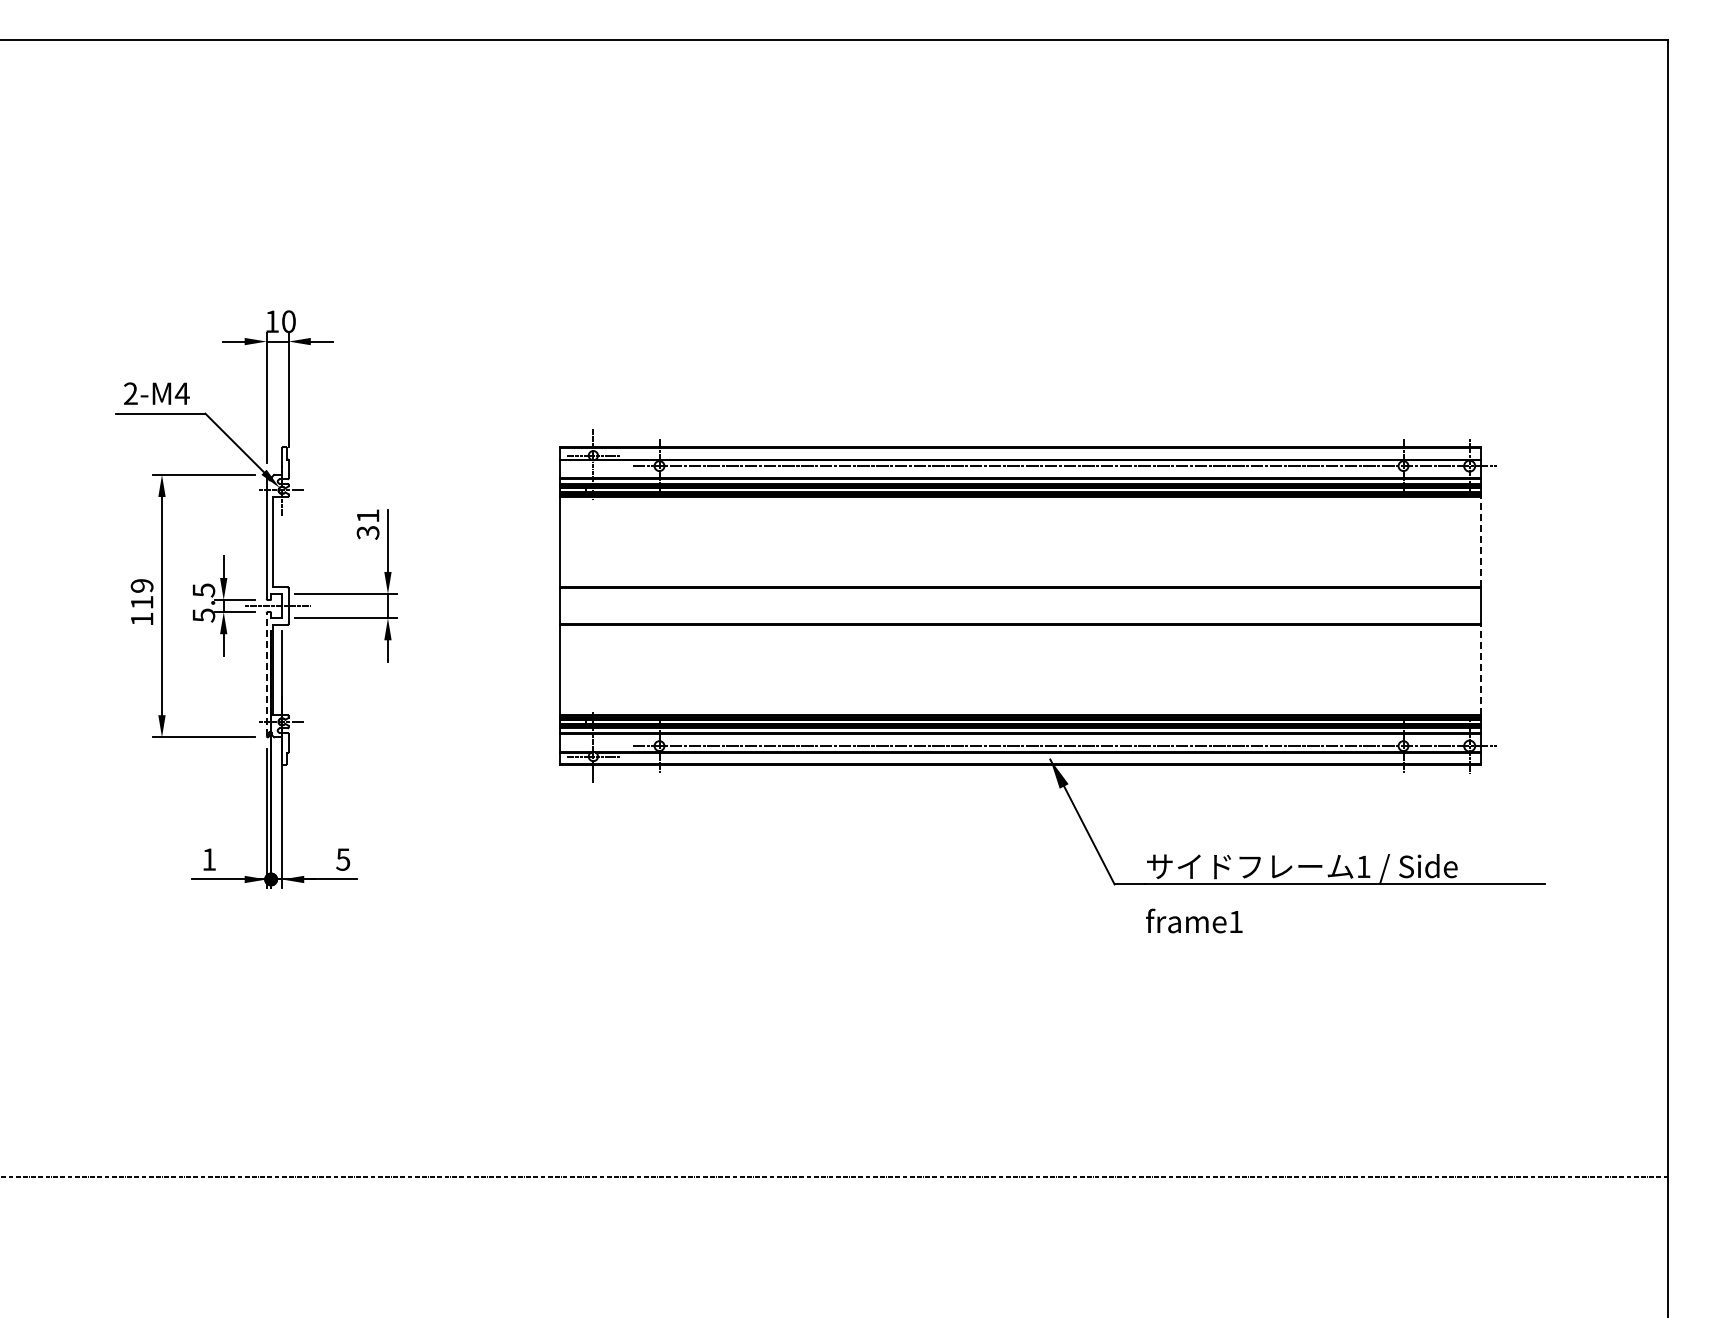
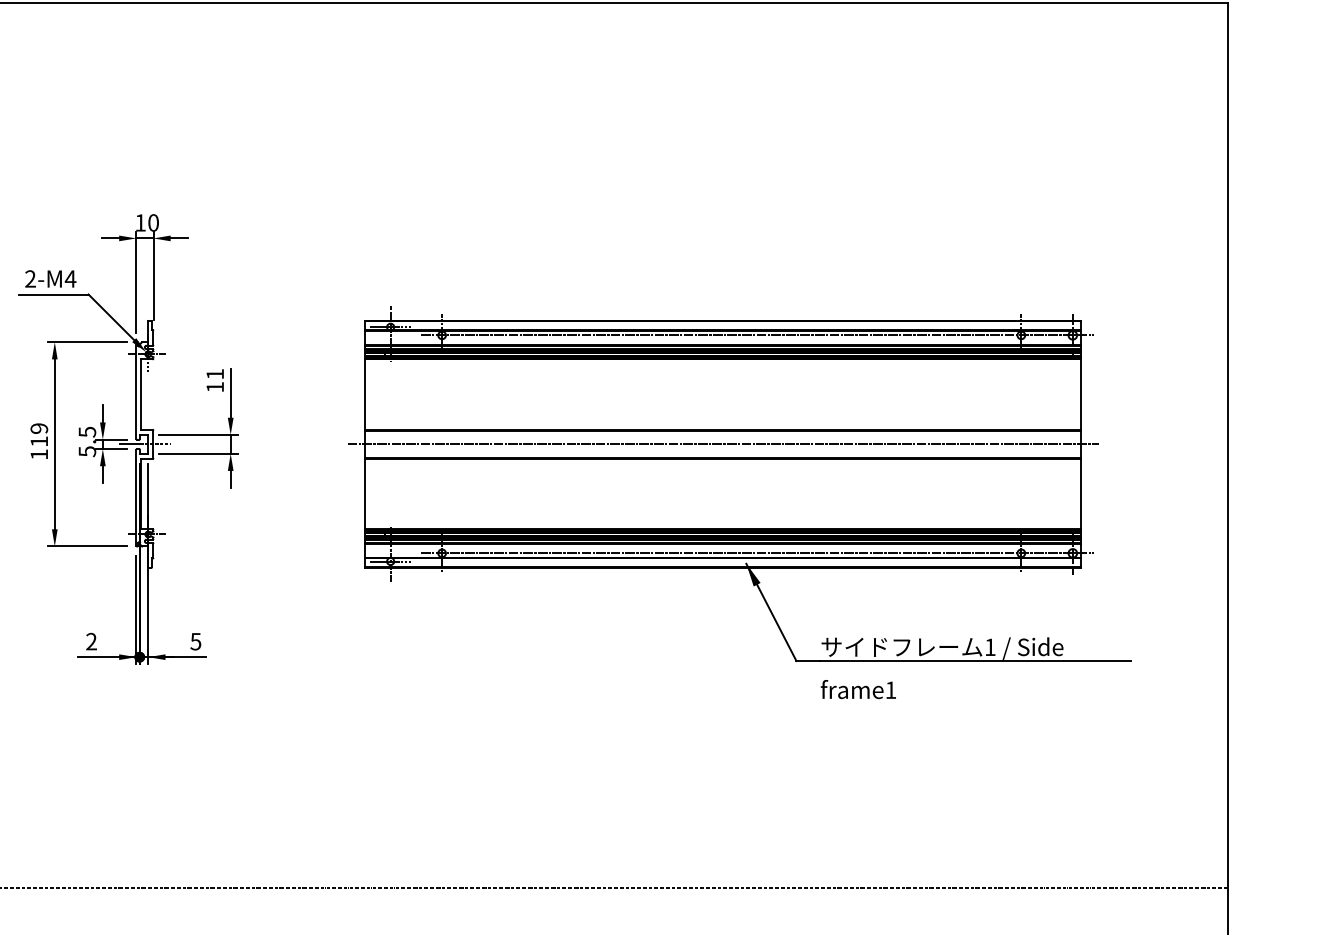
text: (367, 532) -> (214, 387), 31 -> 11
line: (1480, 541) -> (1081, 394), dashed -> solid
line: (1020, 606) -> (723, 444), added
line: (1480, 669) -> (1081, 493), dashed -> solid
line: (266, 674) -> (136, 497), dashed -> solid
text: (209, 859) -> (91, 641), 1 -> 2

